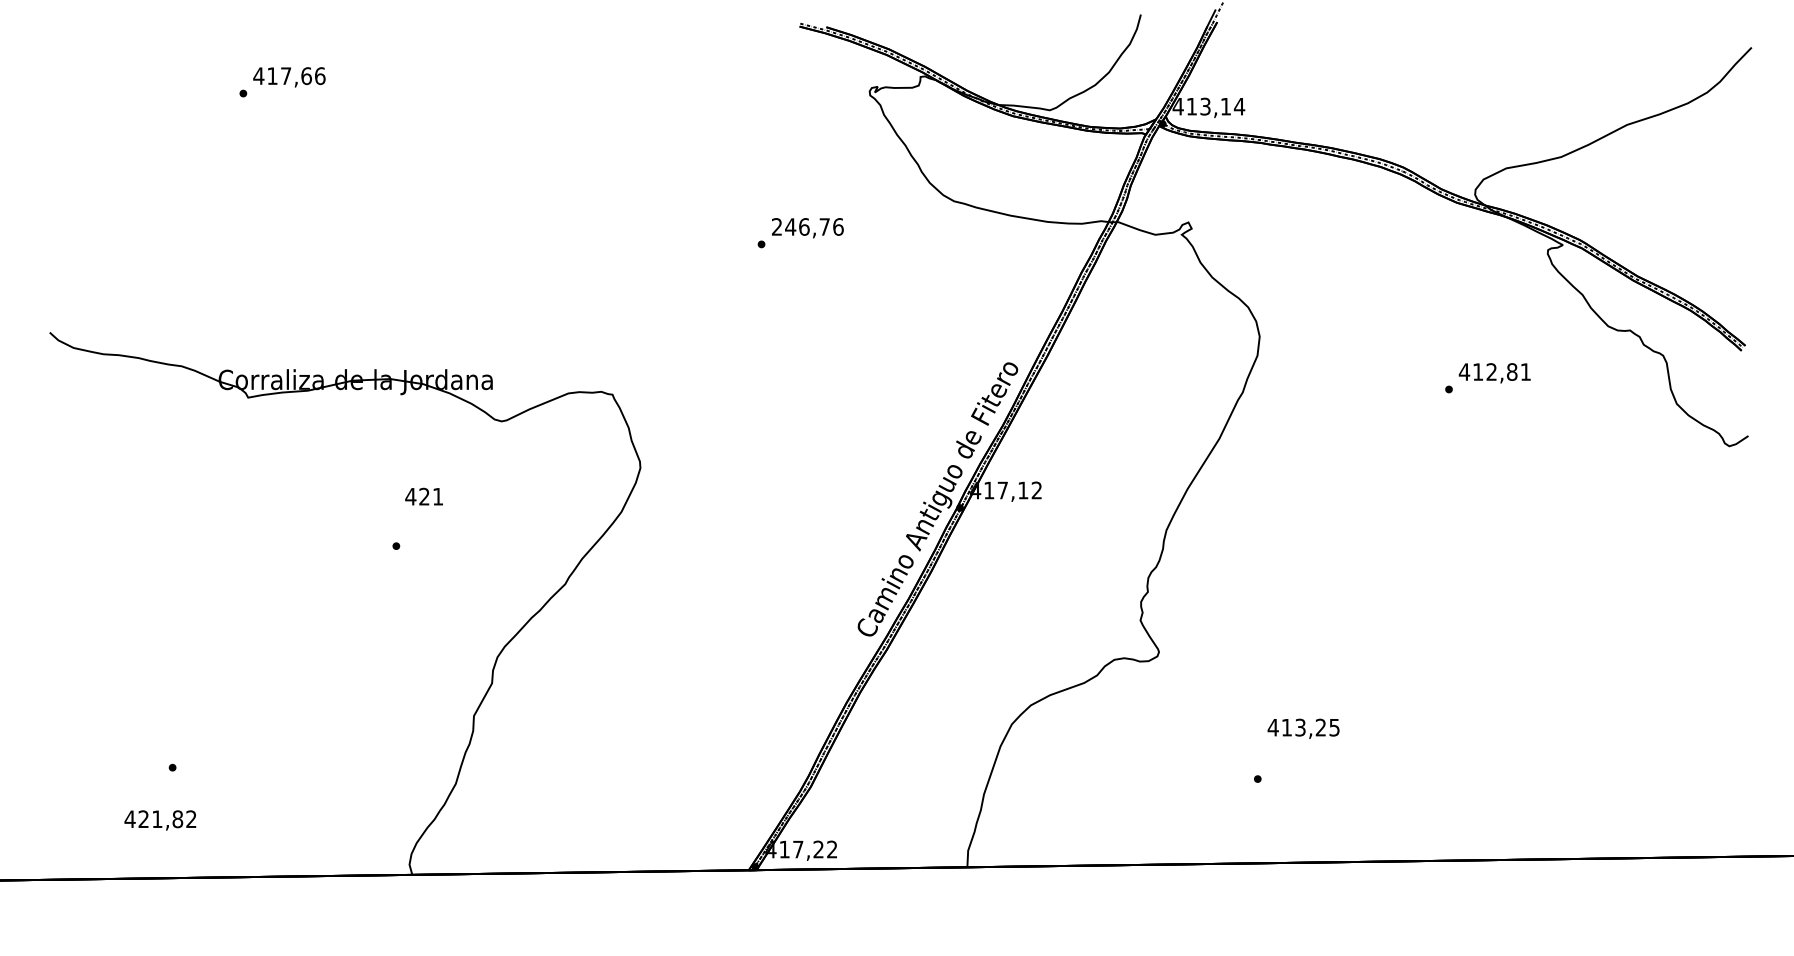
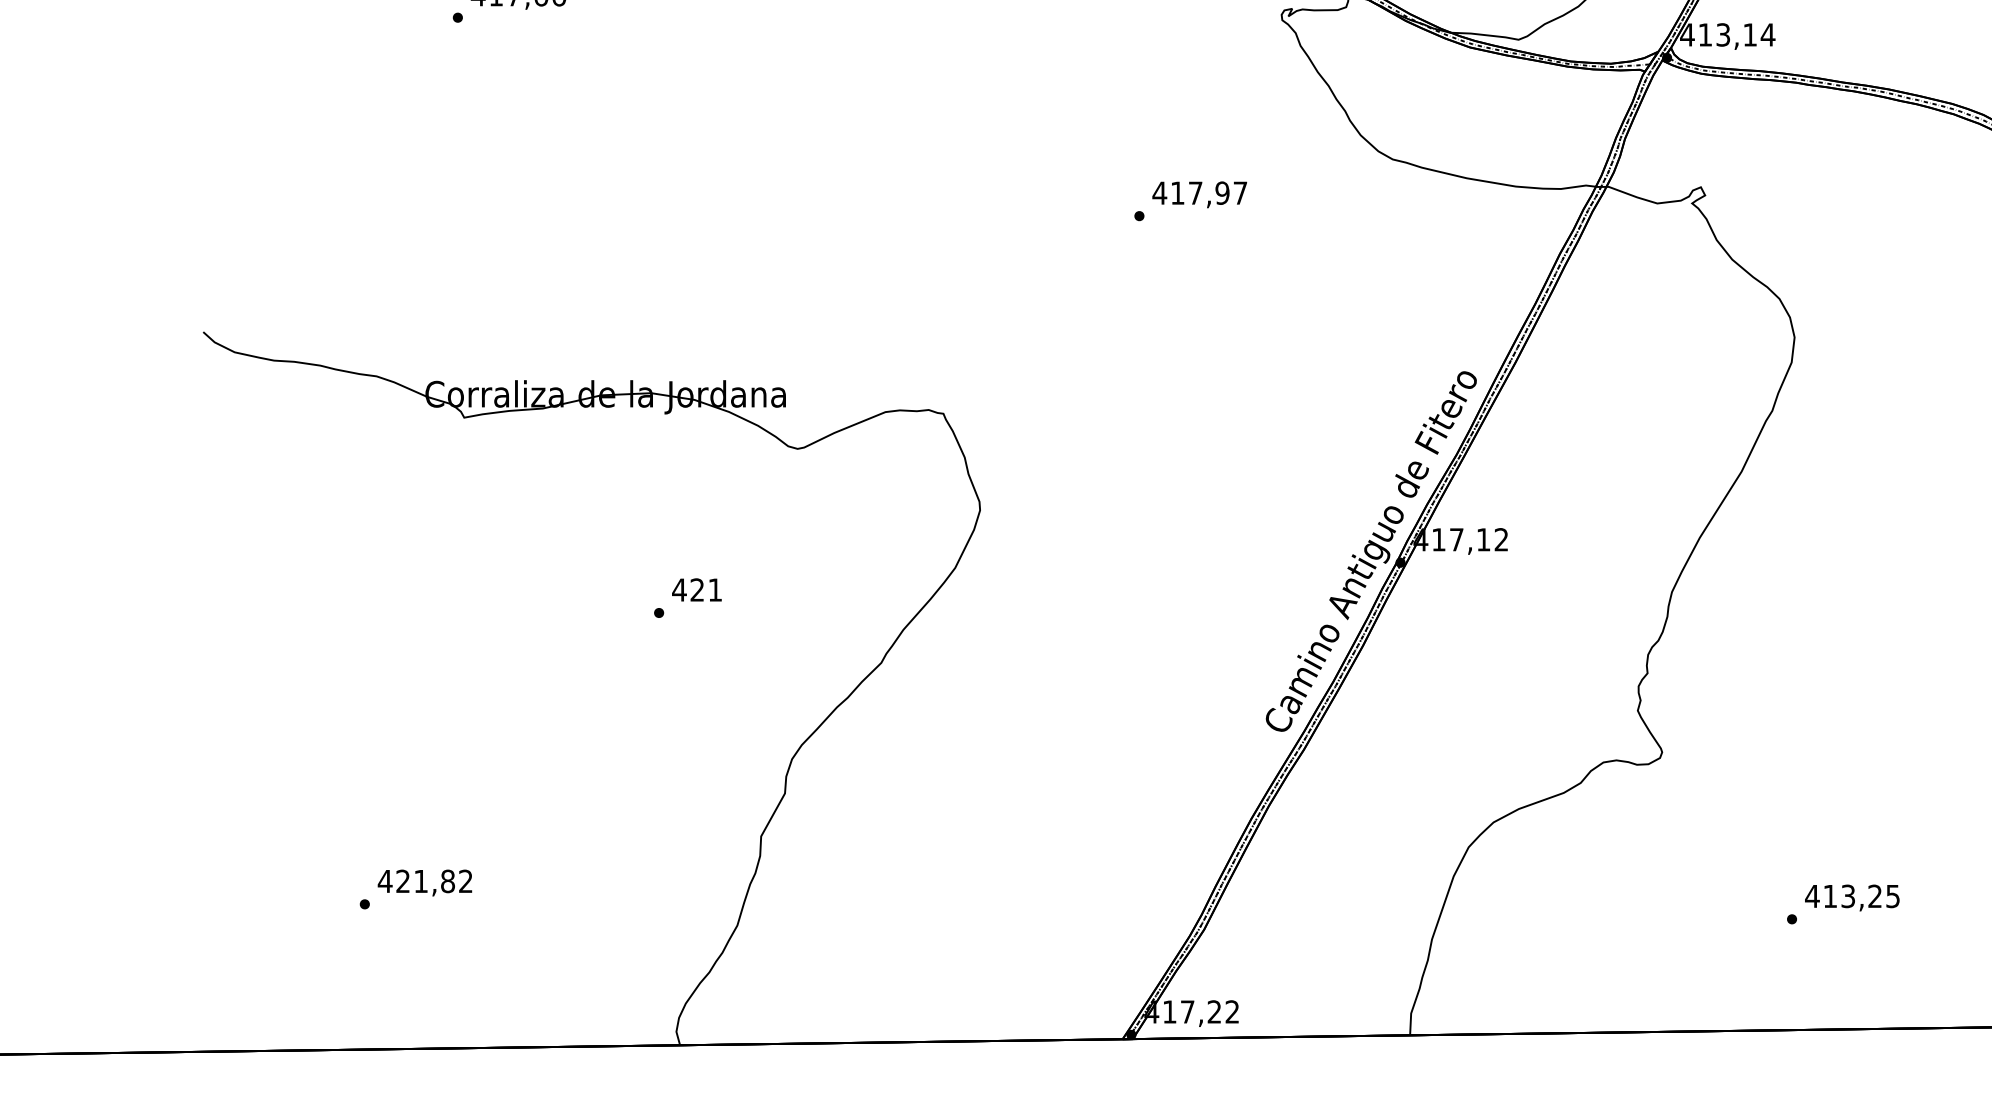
text: (807, 226) -> (1199, 192), 246,76 -> 417,97
text: (423, 496) -> (696, 589), moved
text: (1303, 728) -> (1852, 897), moved
text: (160, 820) -> (425, 883), moved

